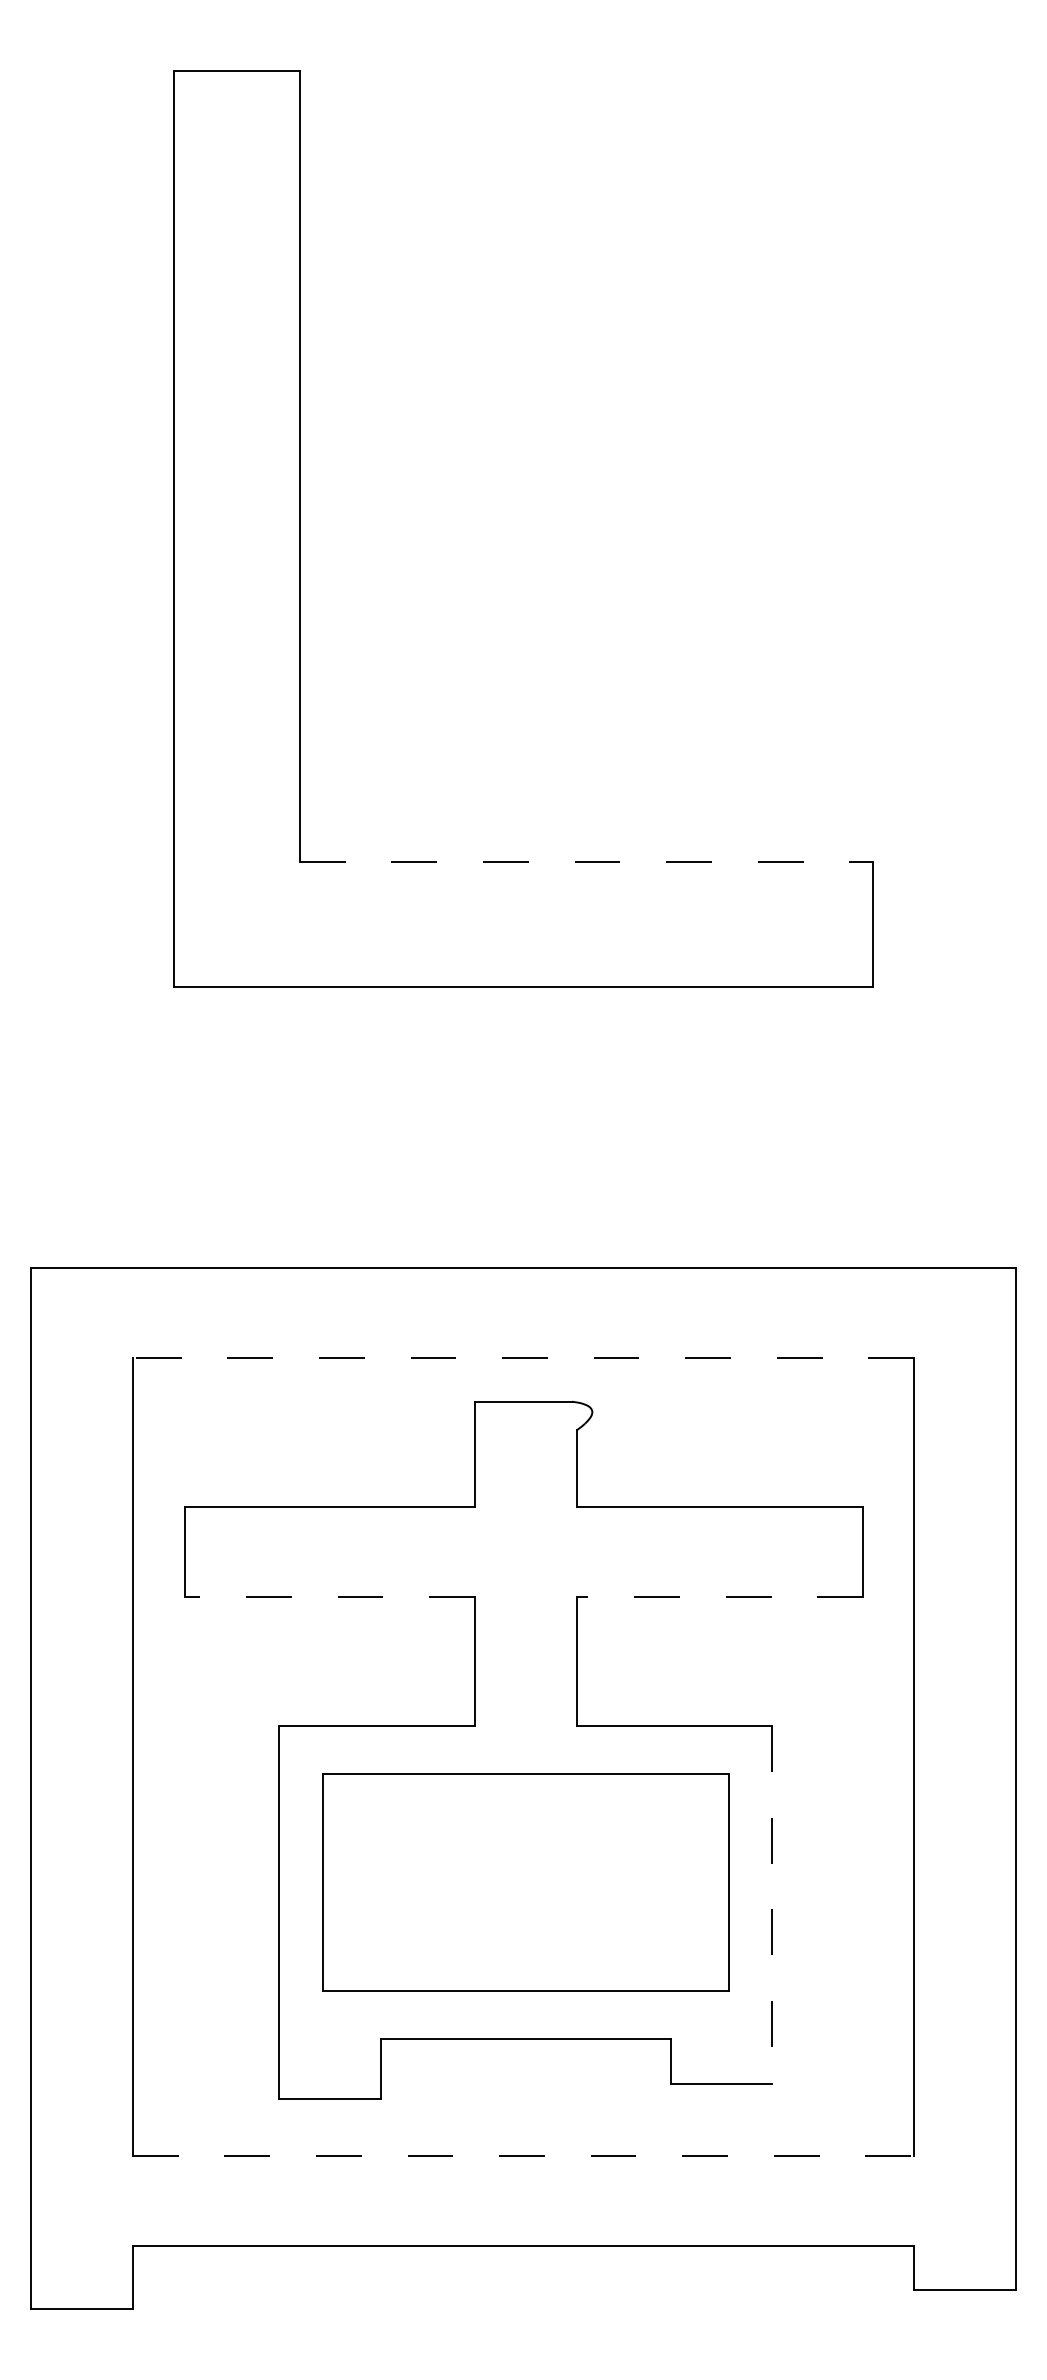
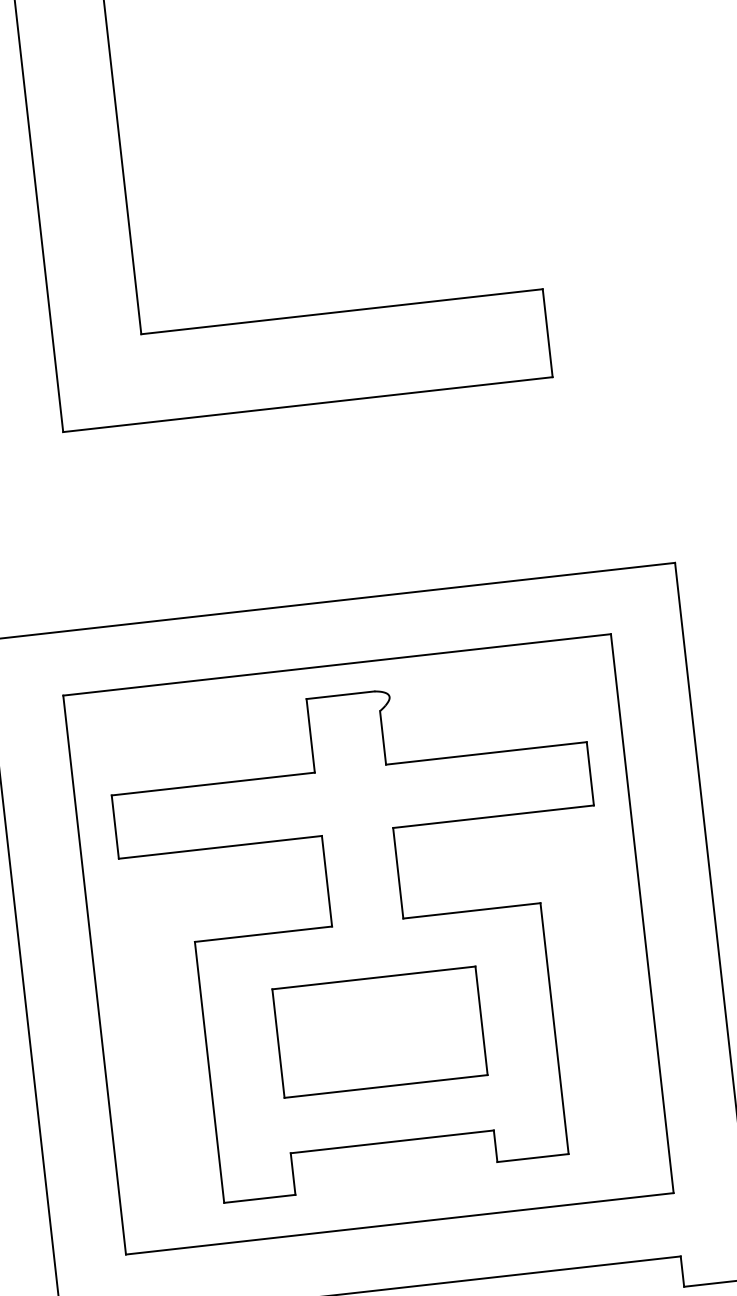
line: (586, 861) -> (342, 311), dashed -> solid
line: (523, 1358) -> (337, 664), dashed -> solid
line: (330, 1597) -> (220, 847), dashed -> solid
line: (719, 1597) -> (493, 817), dashed -> solid
part: (525, 1882) -> (379, 1032), size x0.71
line: (772, 1905) -> (554, 1028), dashed -> solid
line: (523, 2155) -> (399, 1223), dashed -> solid

